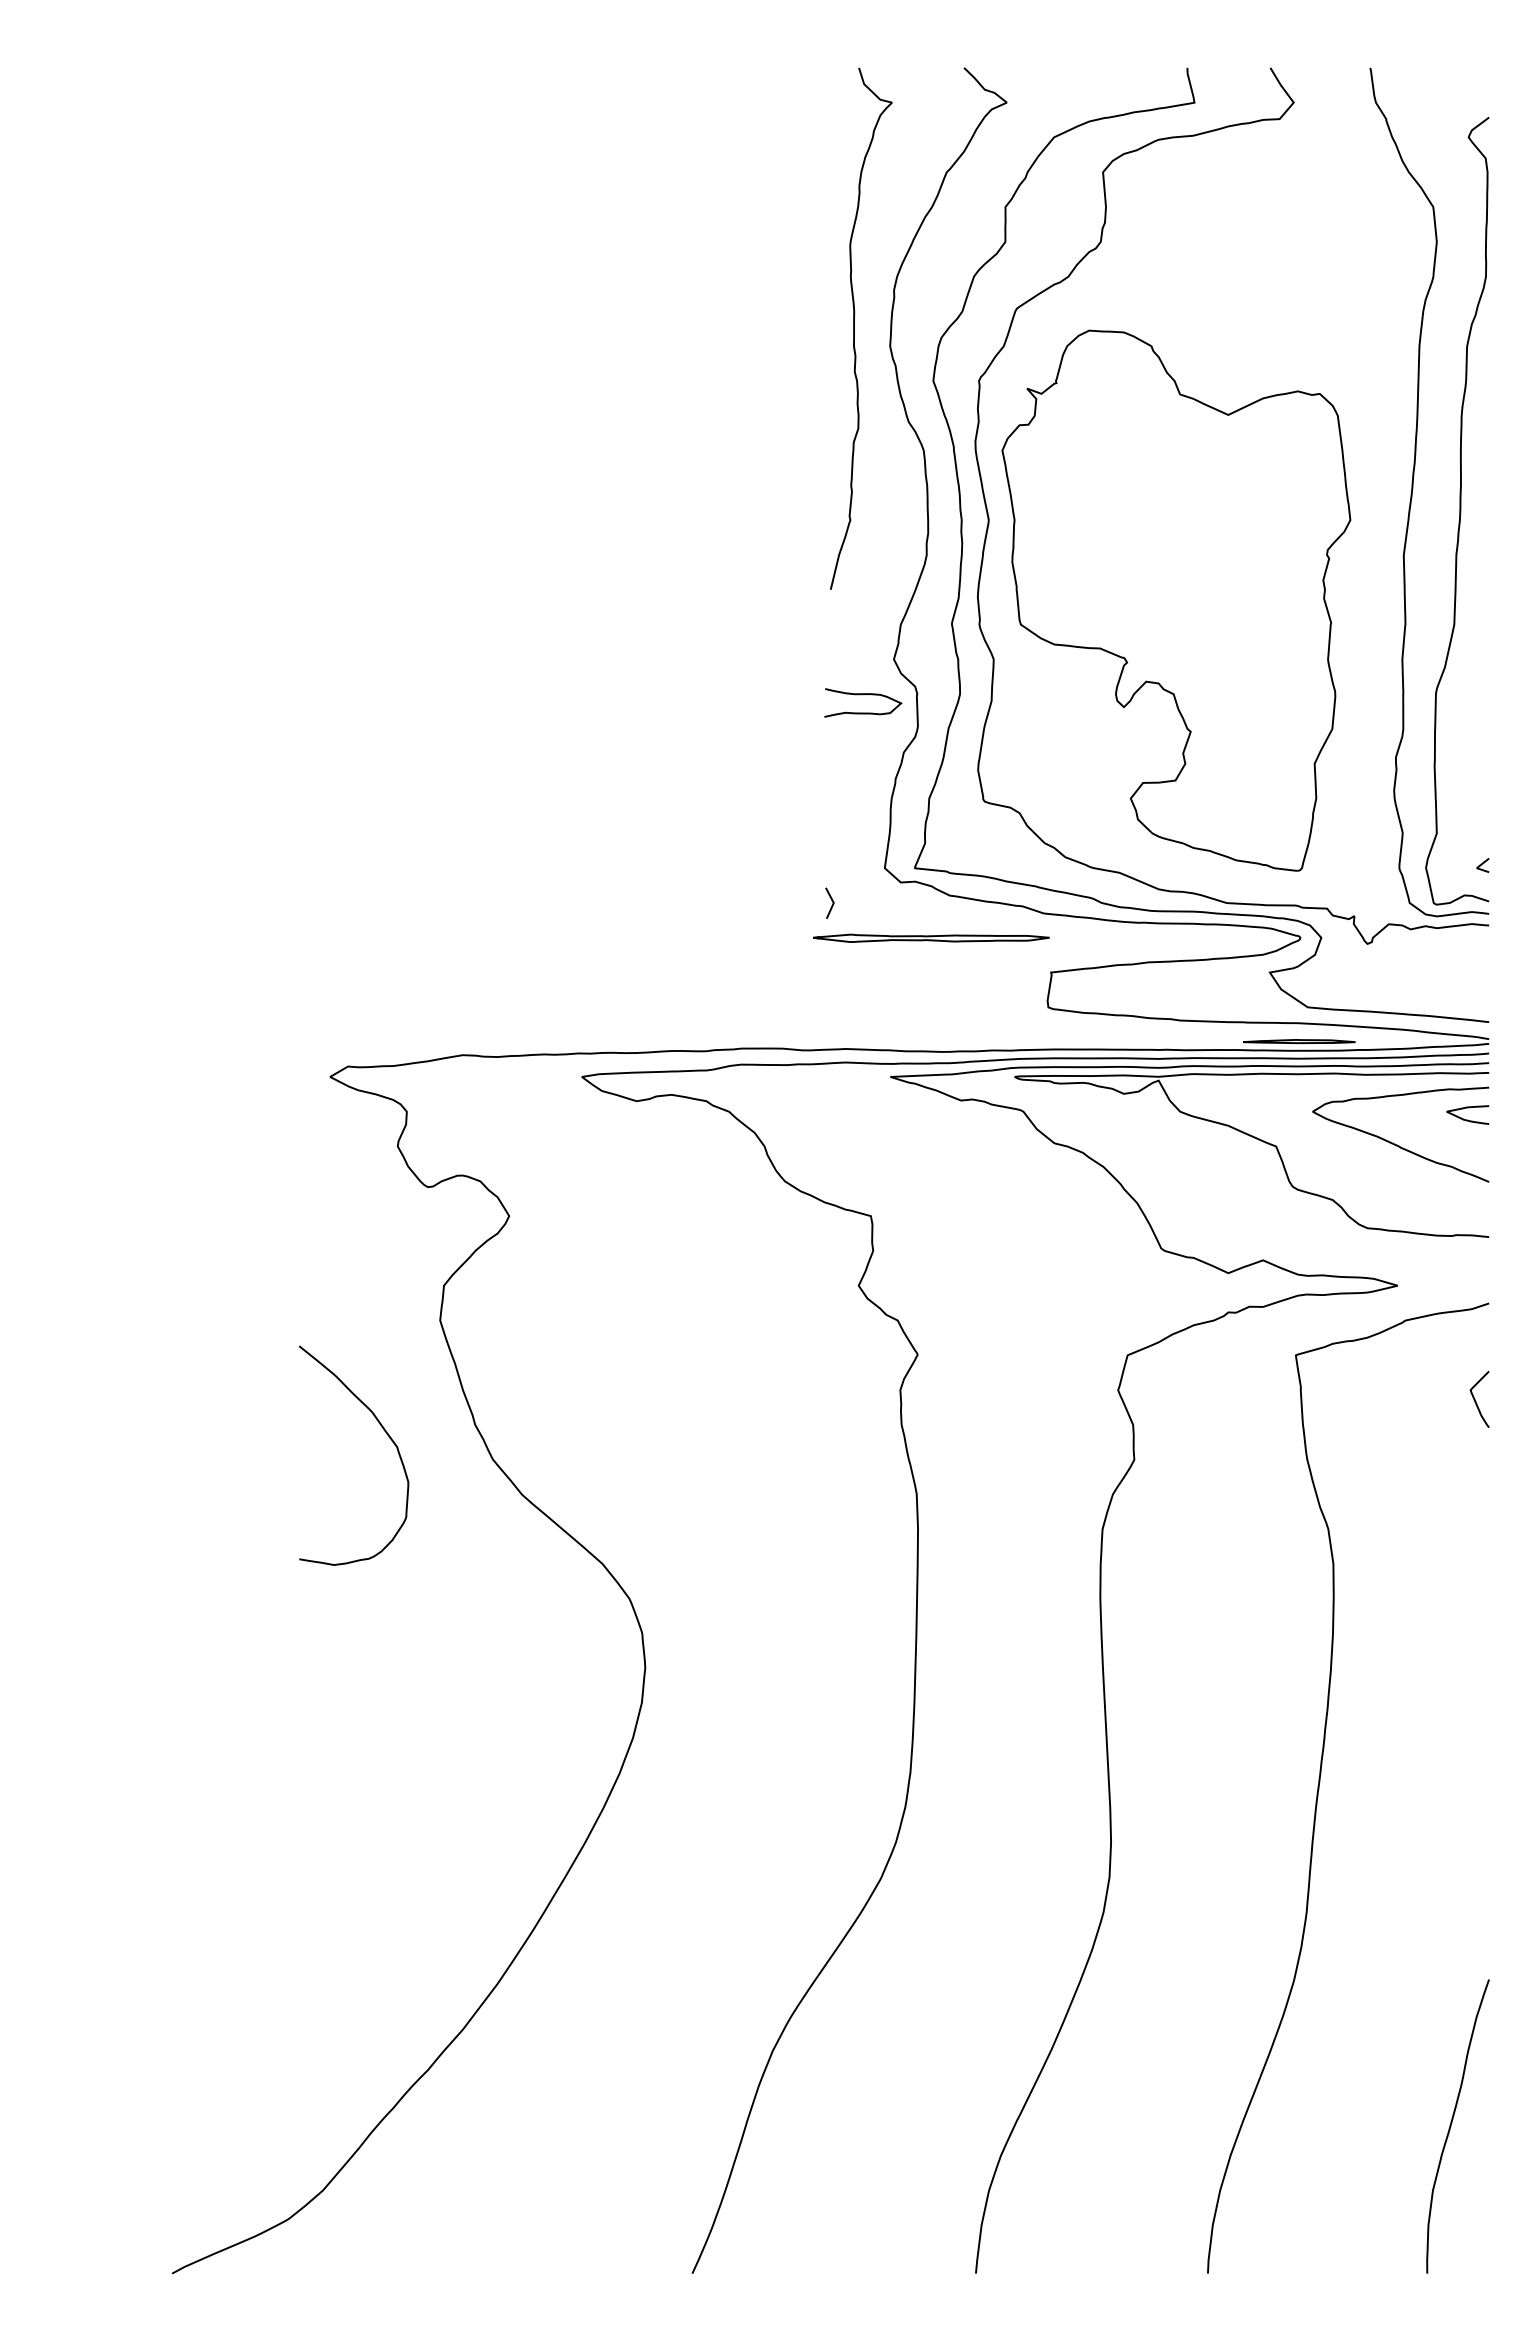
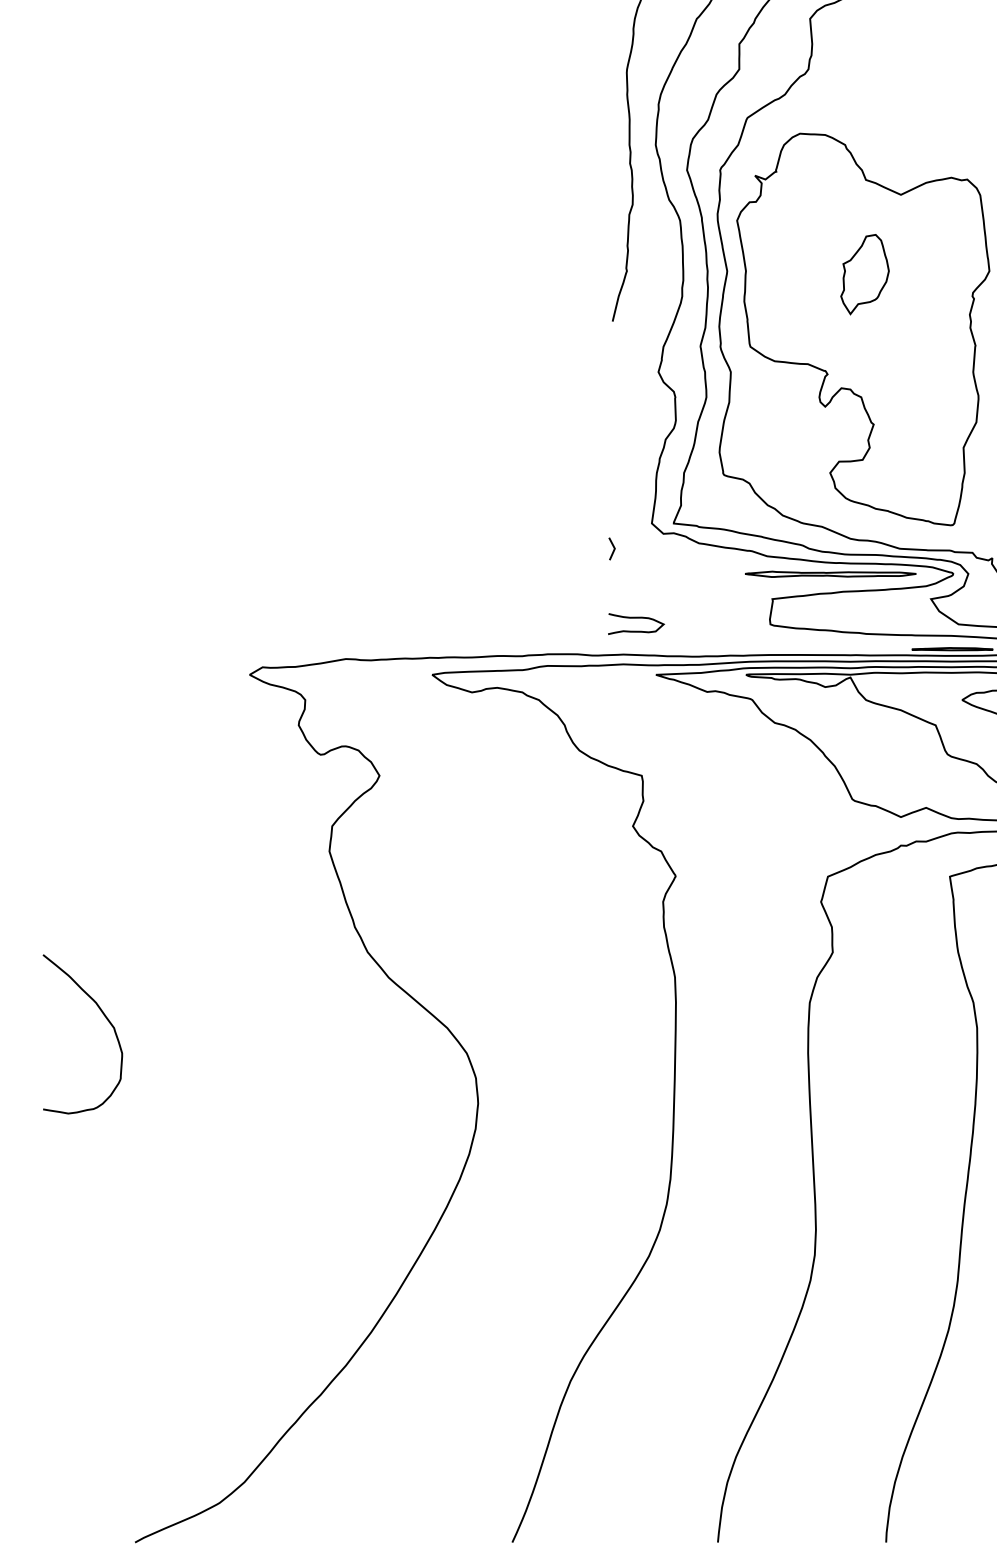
part: (1178, 524) -> (864, 274), added
curve: (863, 695) -> (636, 618), moved
part: (931, 937) -> (830, 573), moved
curve: (386, 1434) -> (106, 1018), moved

